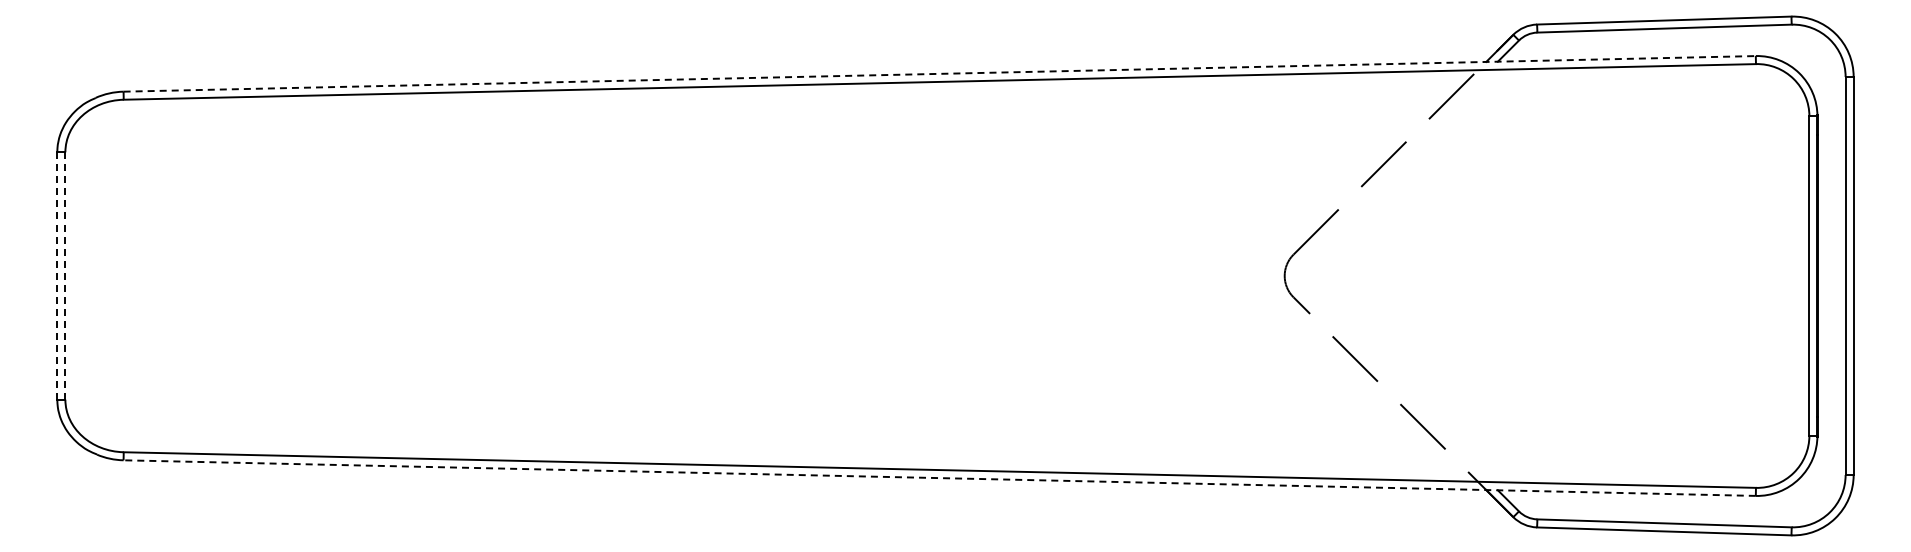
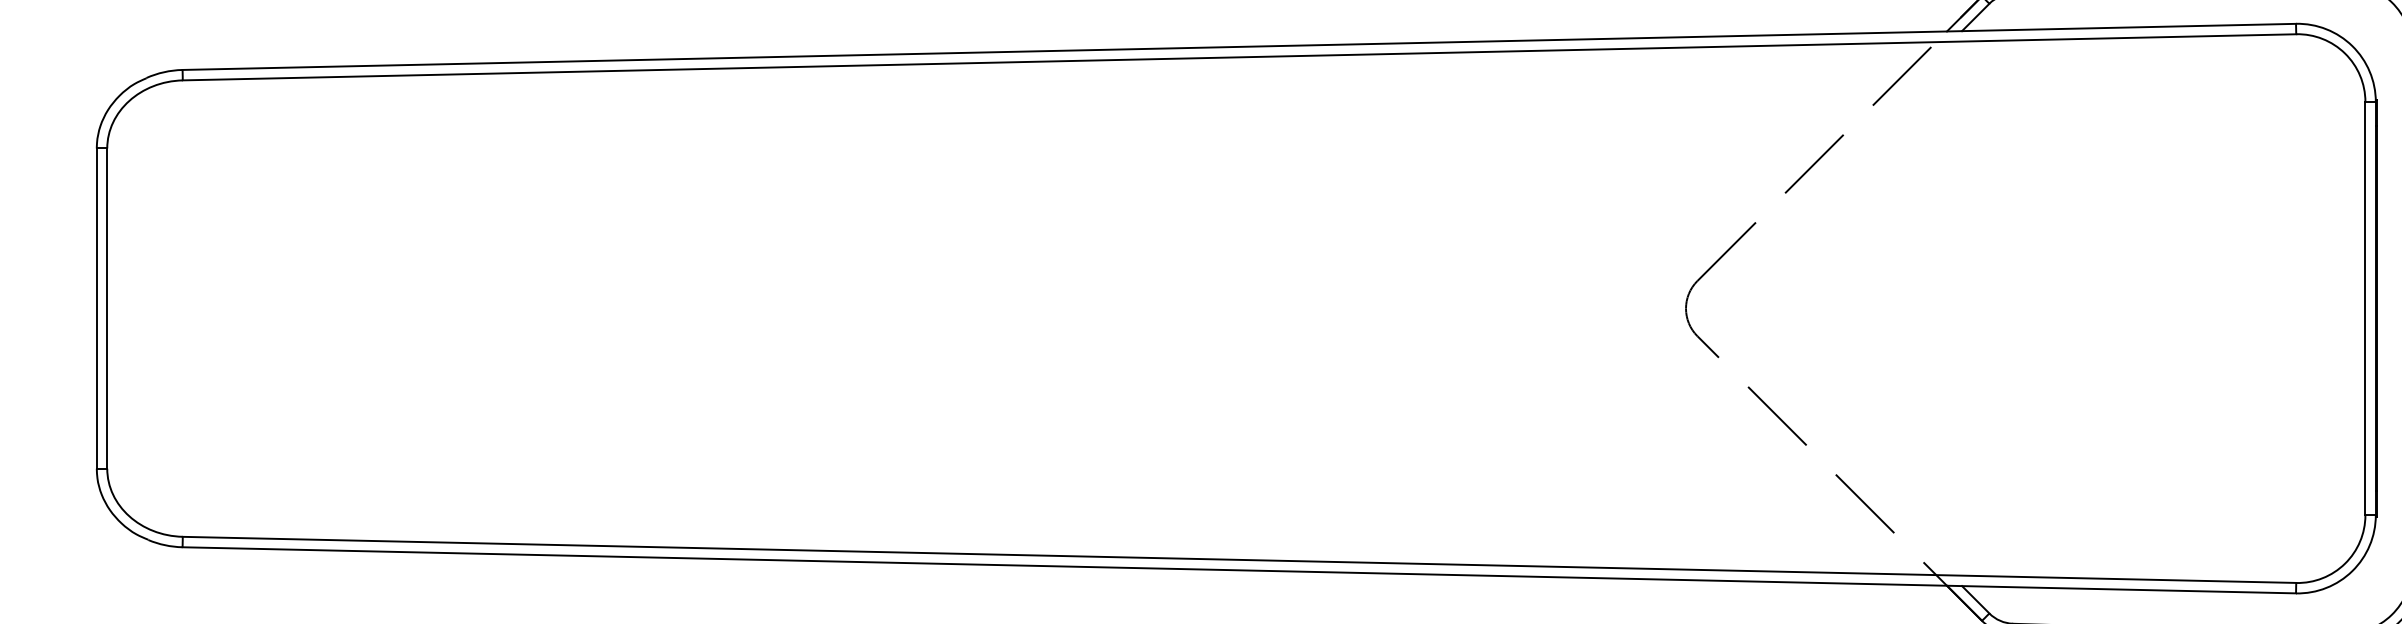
line: (940, 73) -> (1240, 46), dashed -> solid
line: (57, 275) -> (97, 307), dashed -> solid
line: (65, 275) -> (107, 307), dashed -> solid
line: (939, 478) -> (1239, 570), dashed -> solid

